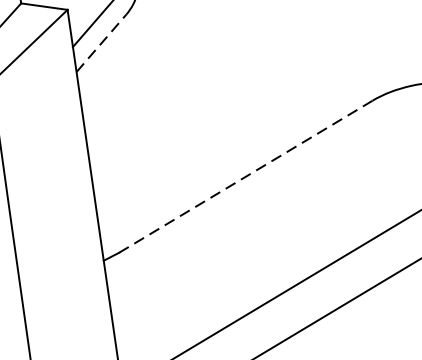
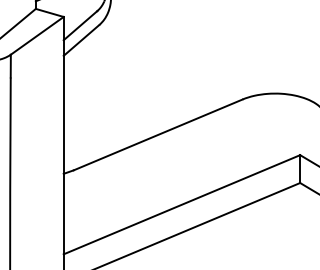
line: (101, 43) -> (81, 40), dashed -> solid
line: (246, 175) -> (158, 134), dashed -> solid

